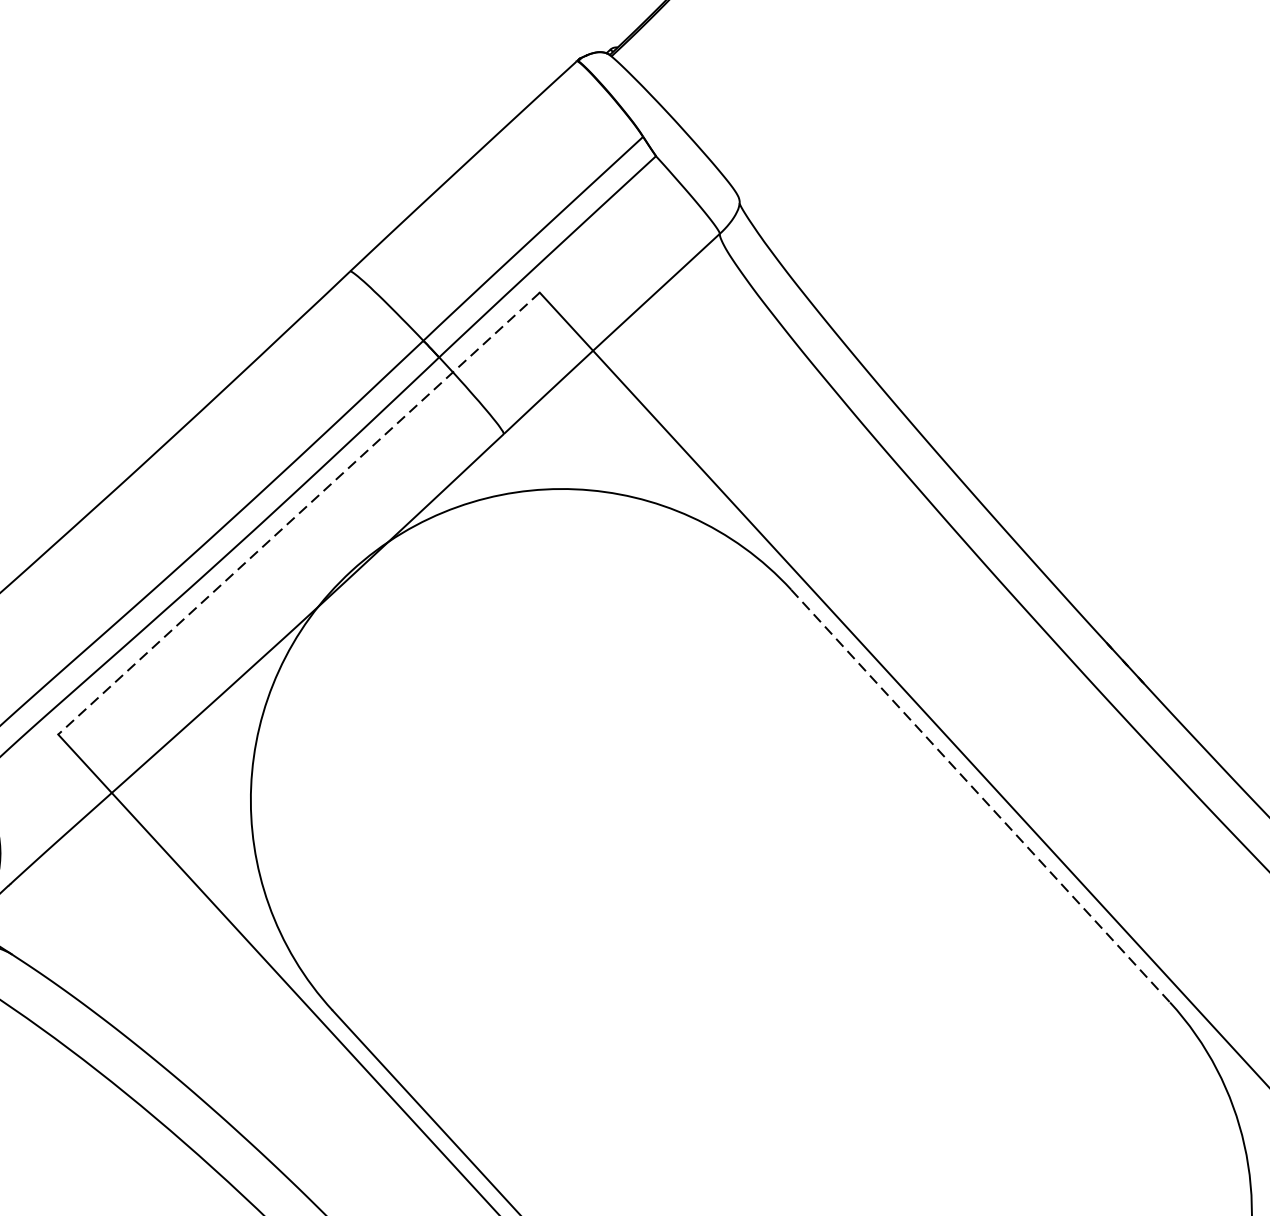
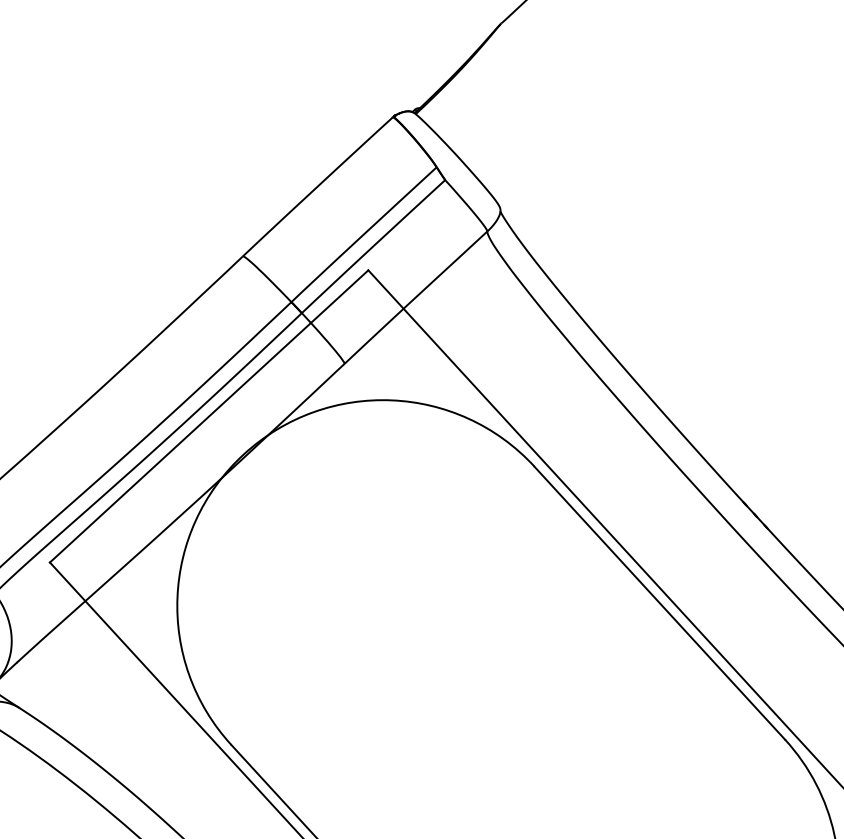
line: (298, 513) -> (208, 416), dashed -> solid
line: (981, 796) -> (660, 603), dashed -> solid

